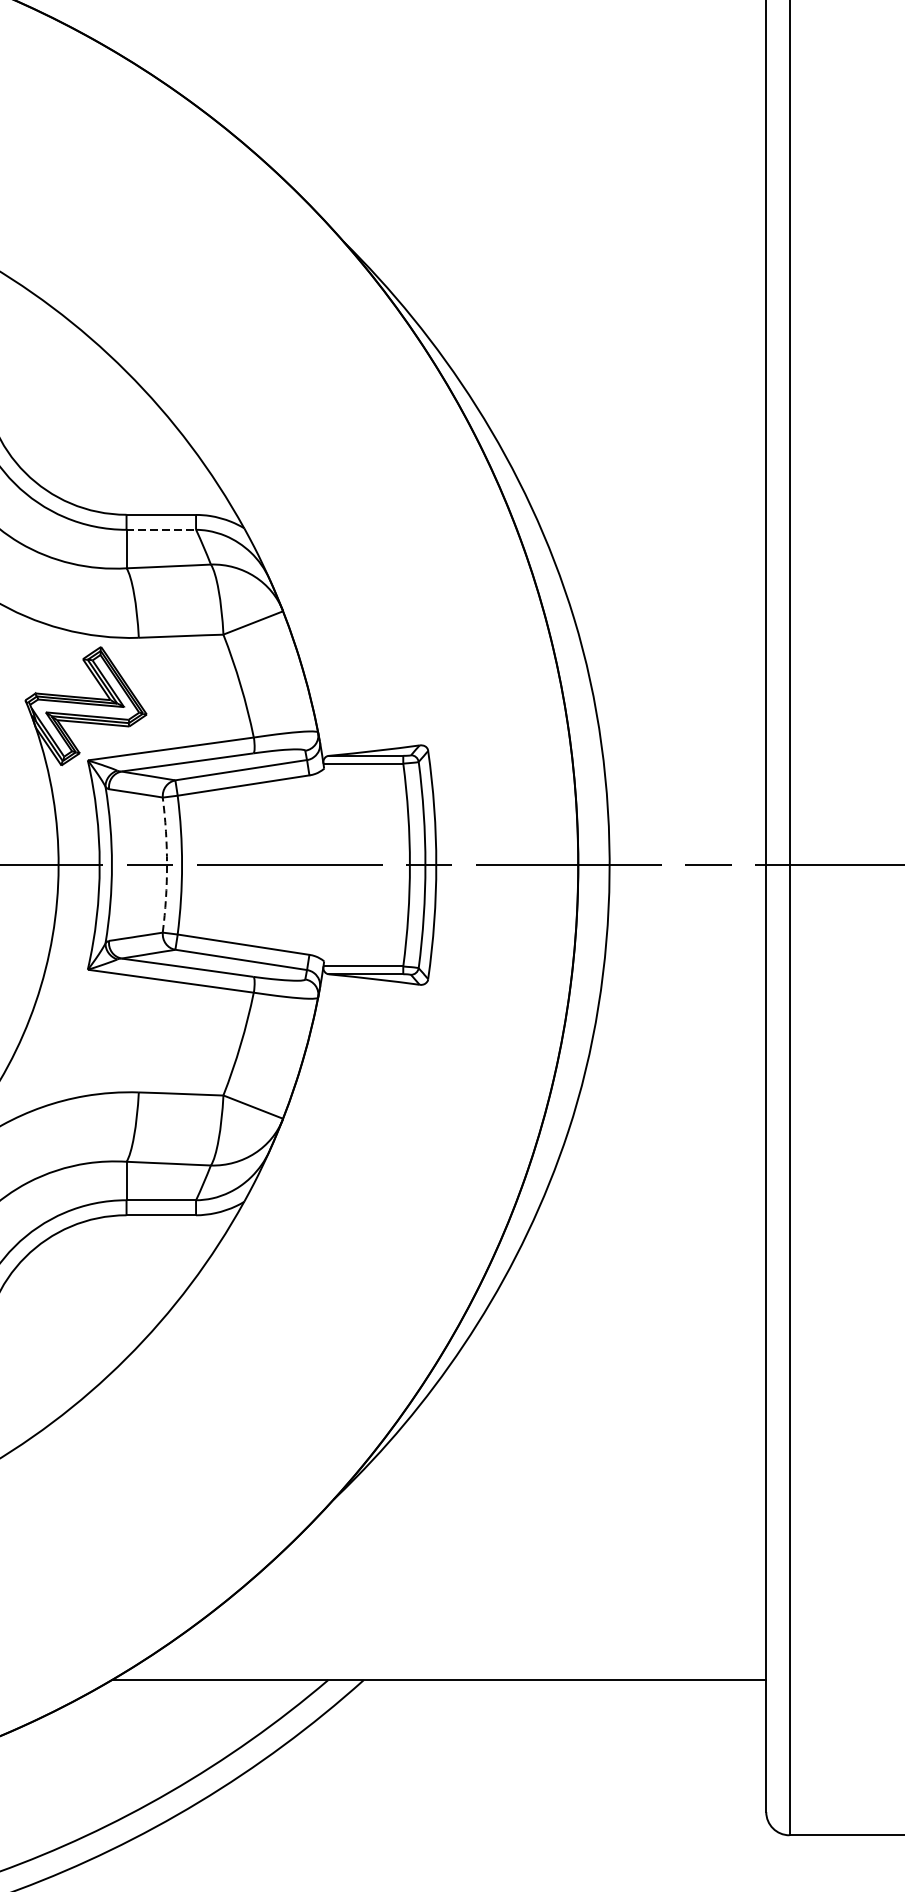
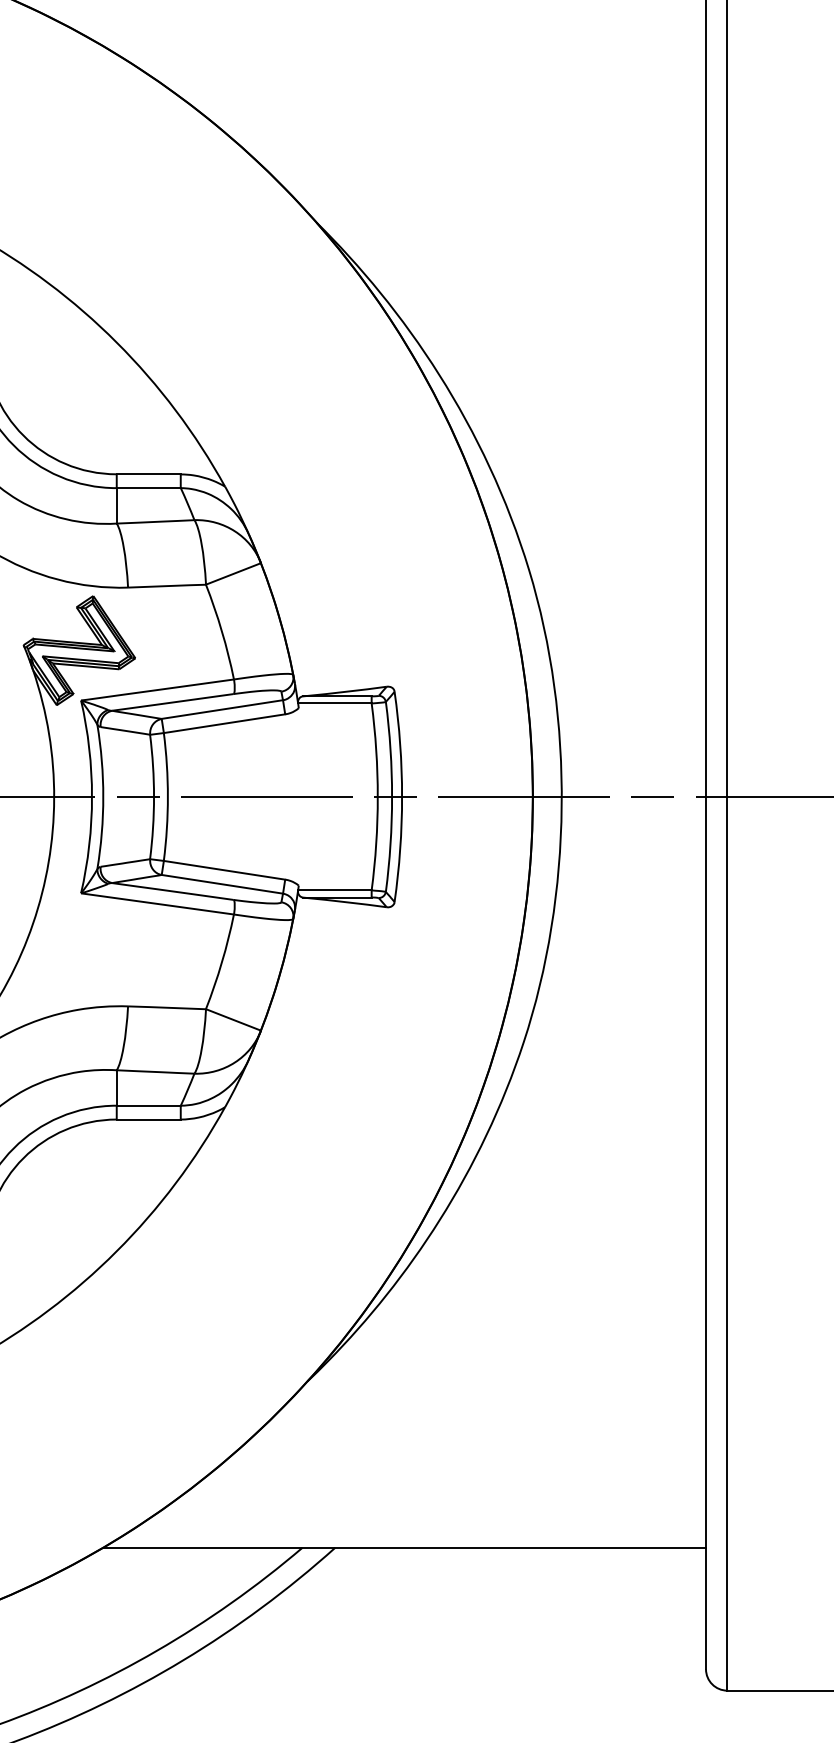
line: (162, 530) -> (149, 488), dashed -> solid
arc: (167, 864) -> (154, 796), dashed -> solid

